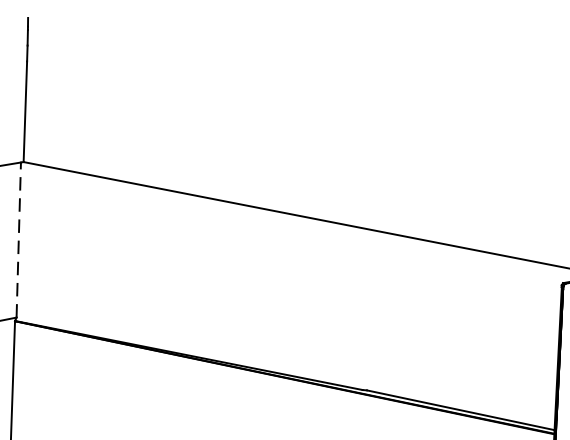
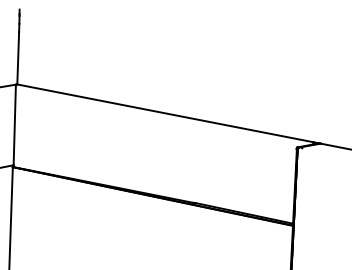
line: (18, 239) -> (14, 124), dashed -> solid

